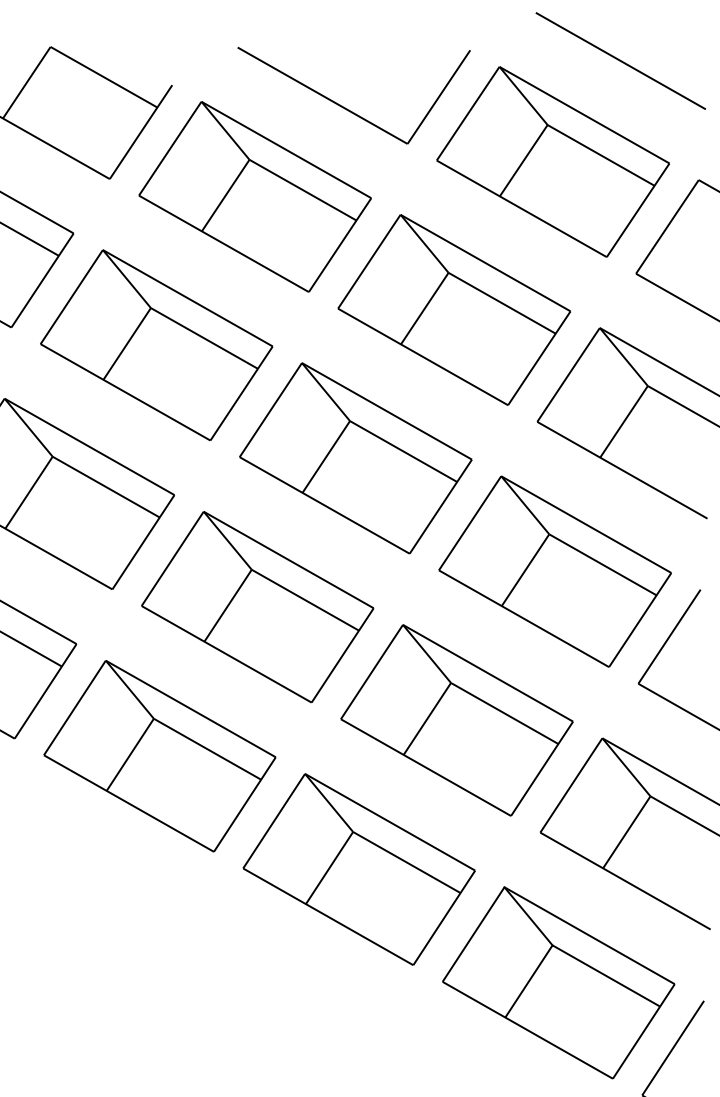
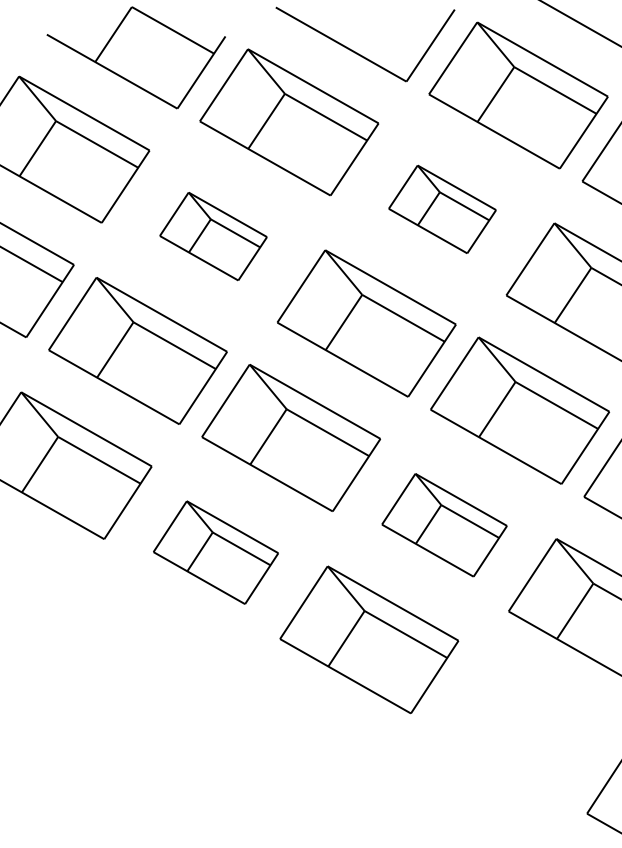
part: (454, 310) -> (442, 209), size x0.6
part: (156, 345) -> (213, 236), size x0.6
part: (456, 720) -> (444, 525), size x0.7
part: (159, 755) -> (215, 552), size x0.7
part: (558, 982) -> (522, 726), removed

